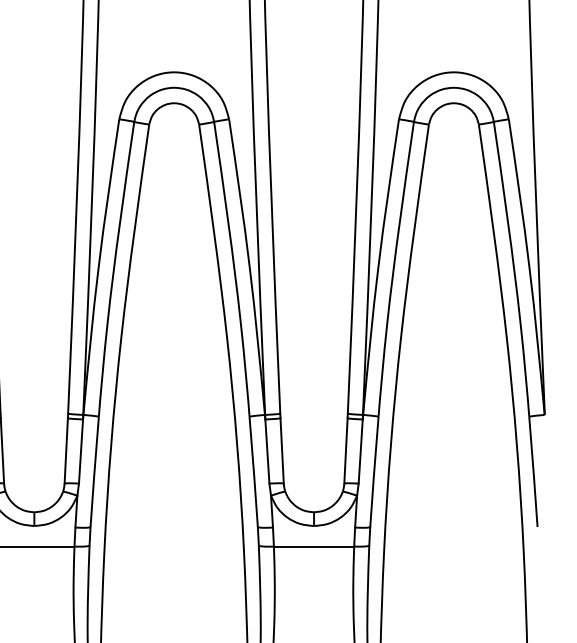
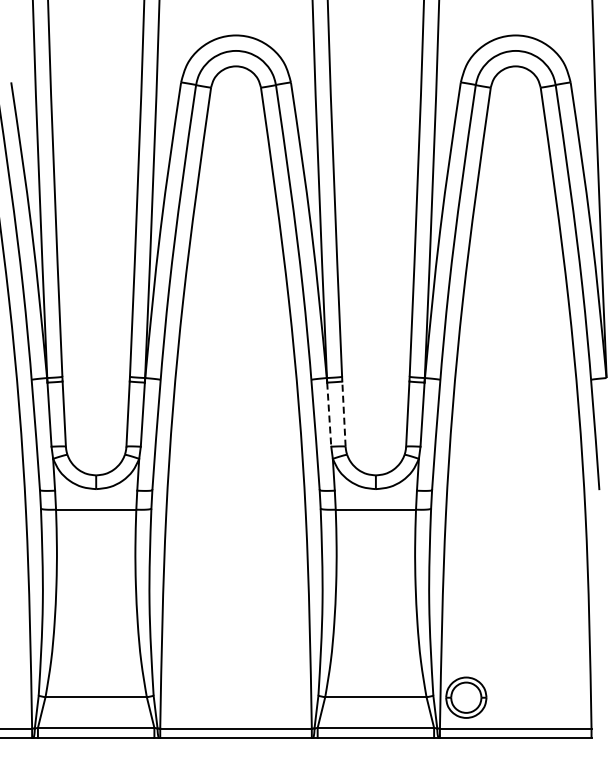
line: (281, 451) -> (343, 414), solid -> dashed
line: (267, 452) -> (329, 415), solid -> dashed

